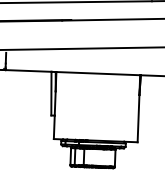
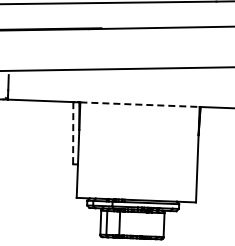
line: (98, 73) -> (140, 104), solid -> dashed
line: (51, 93) -> (73, 133), solid -> dashed

